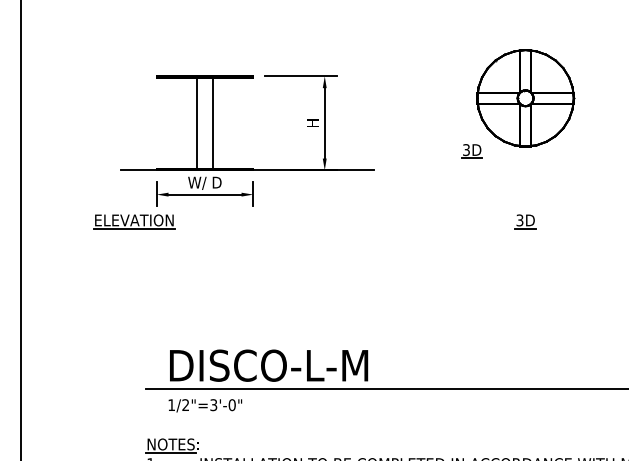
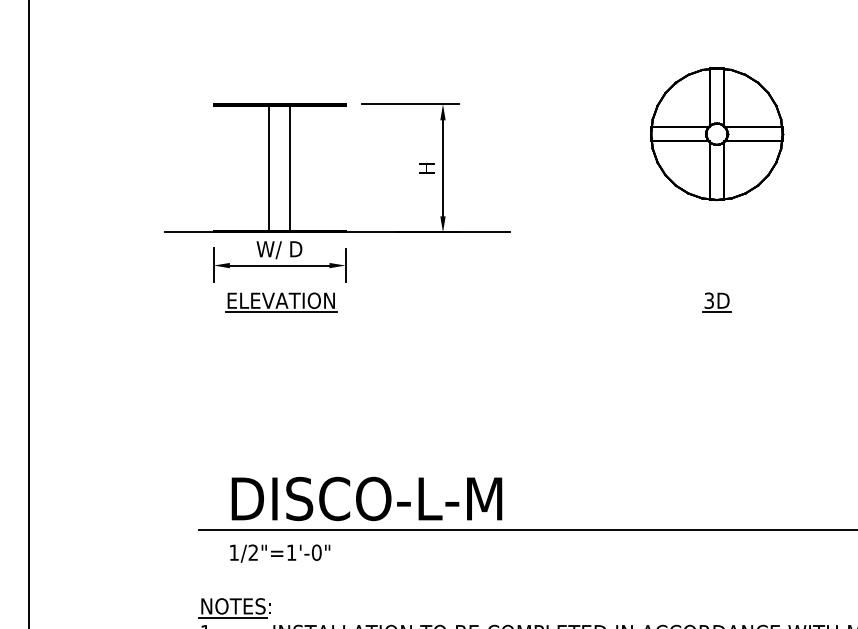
part: (471, 151) -> (643, 206), removed
part: (134, 221) -> (281, 302), moved
text: (213, 404) -> (291, 552), 1/2"=3'-0" -> 1/2"=1'-0"

